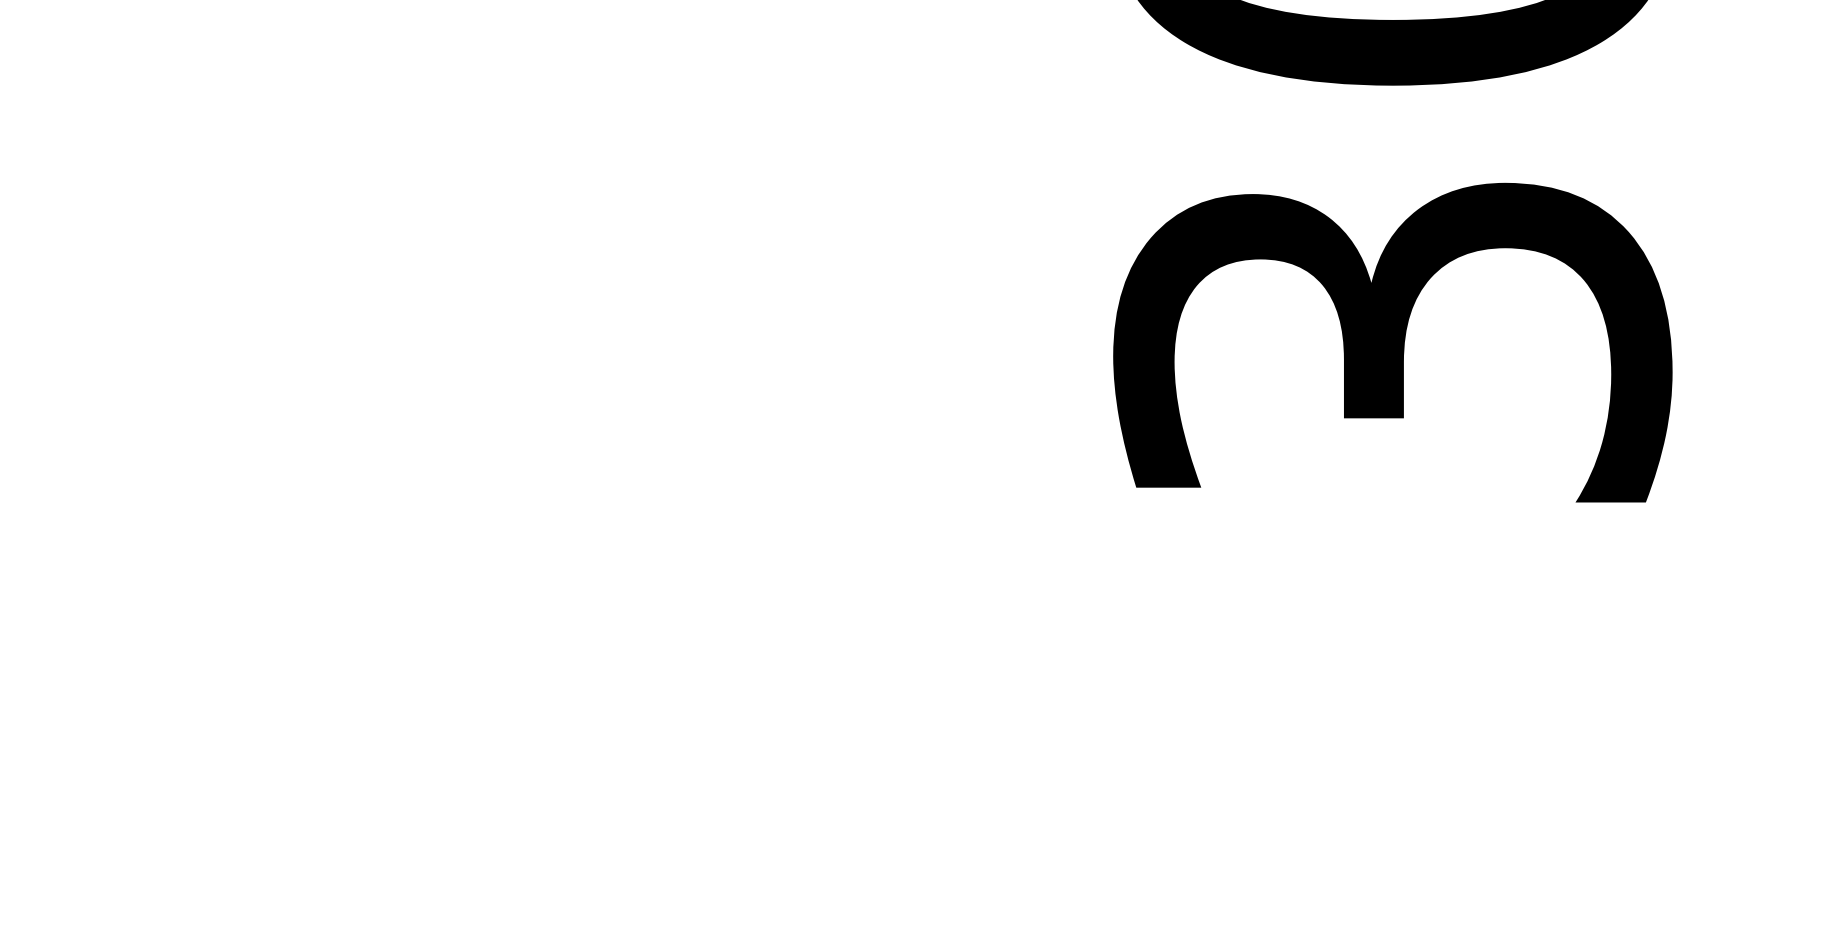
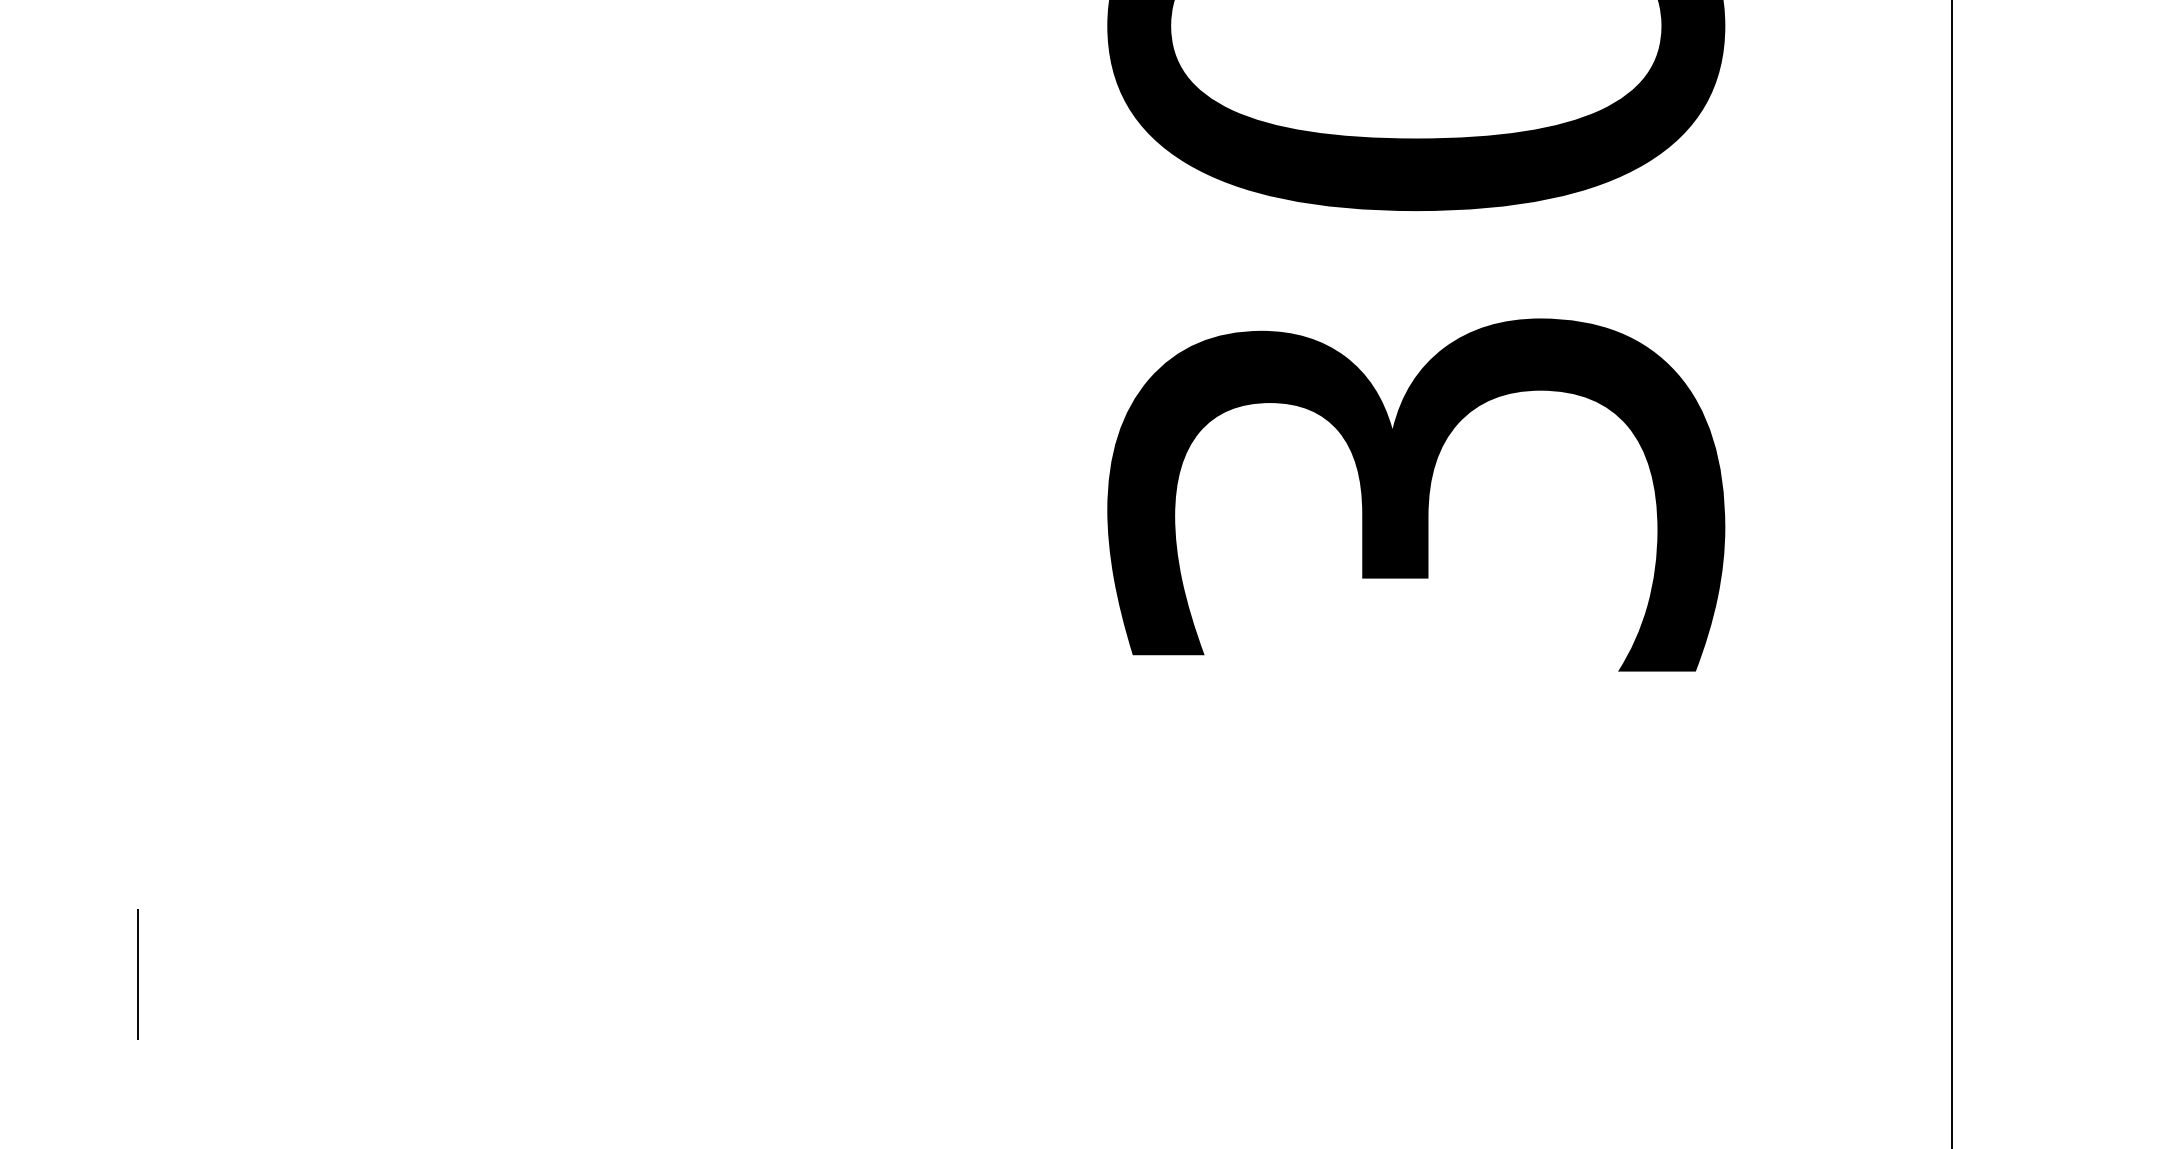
line: (235, 776) -> (137, 974), added

